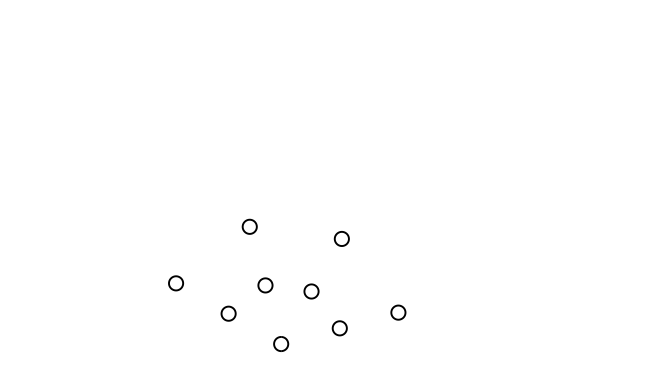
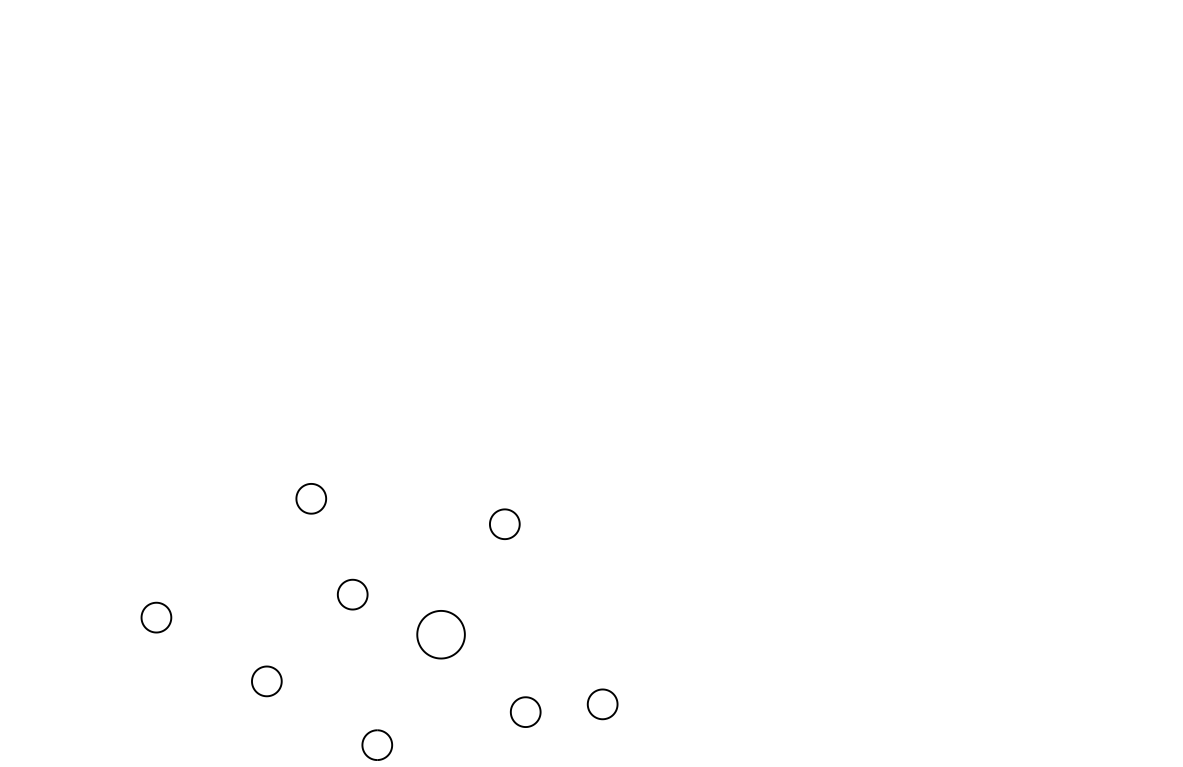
part: (265, 285) -> (352, 594), moved
part: (311, 291) -> (441, 634), size x1.6
part: (398, 312) -> (602, 704), moved
part: (339, 328) -> (525, 712), moved

